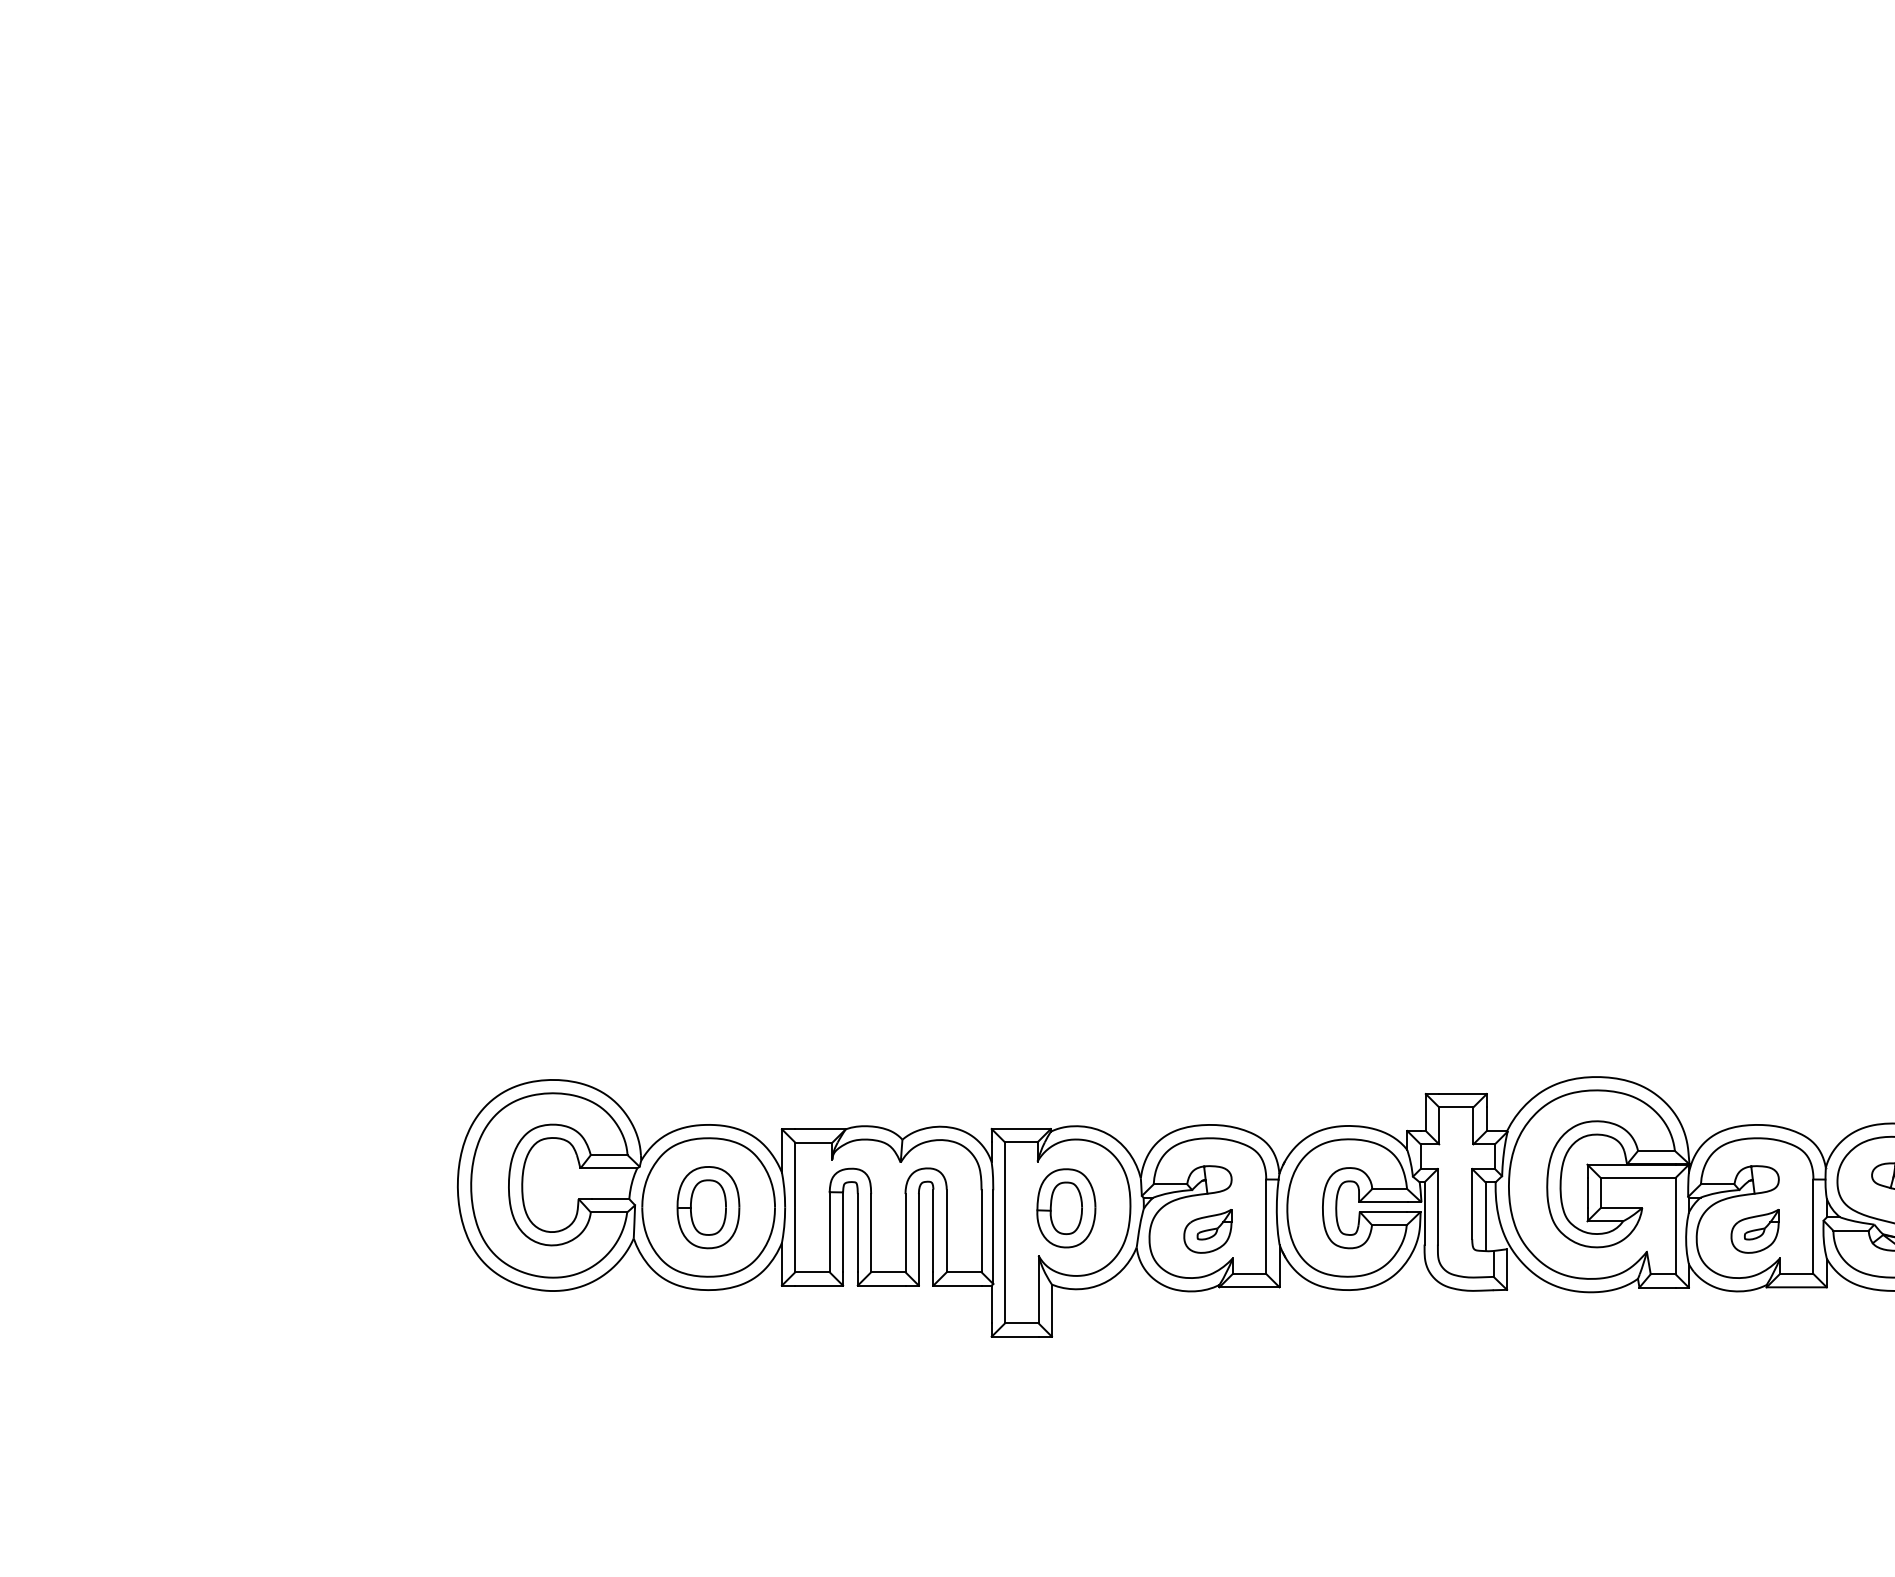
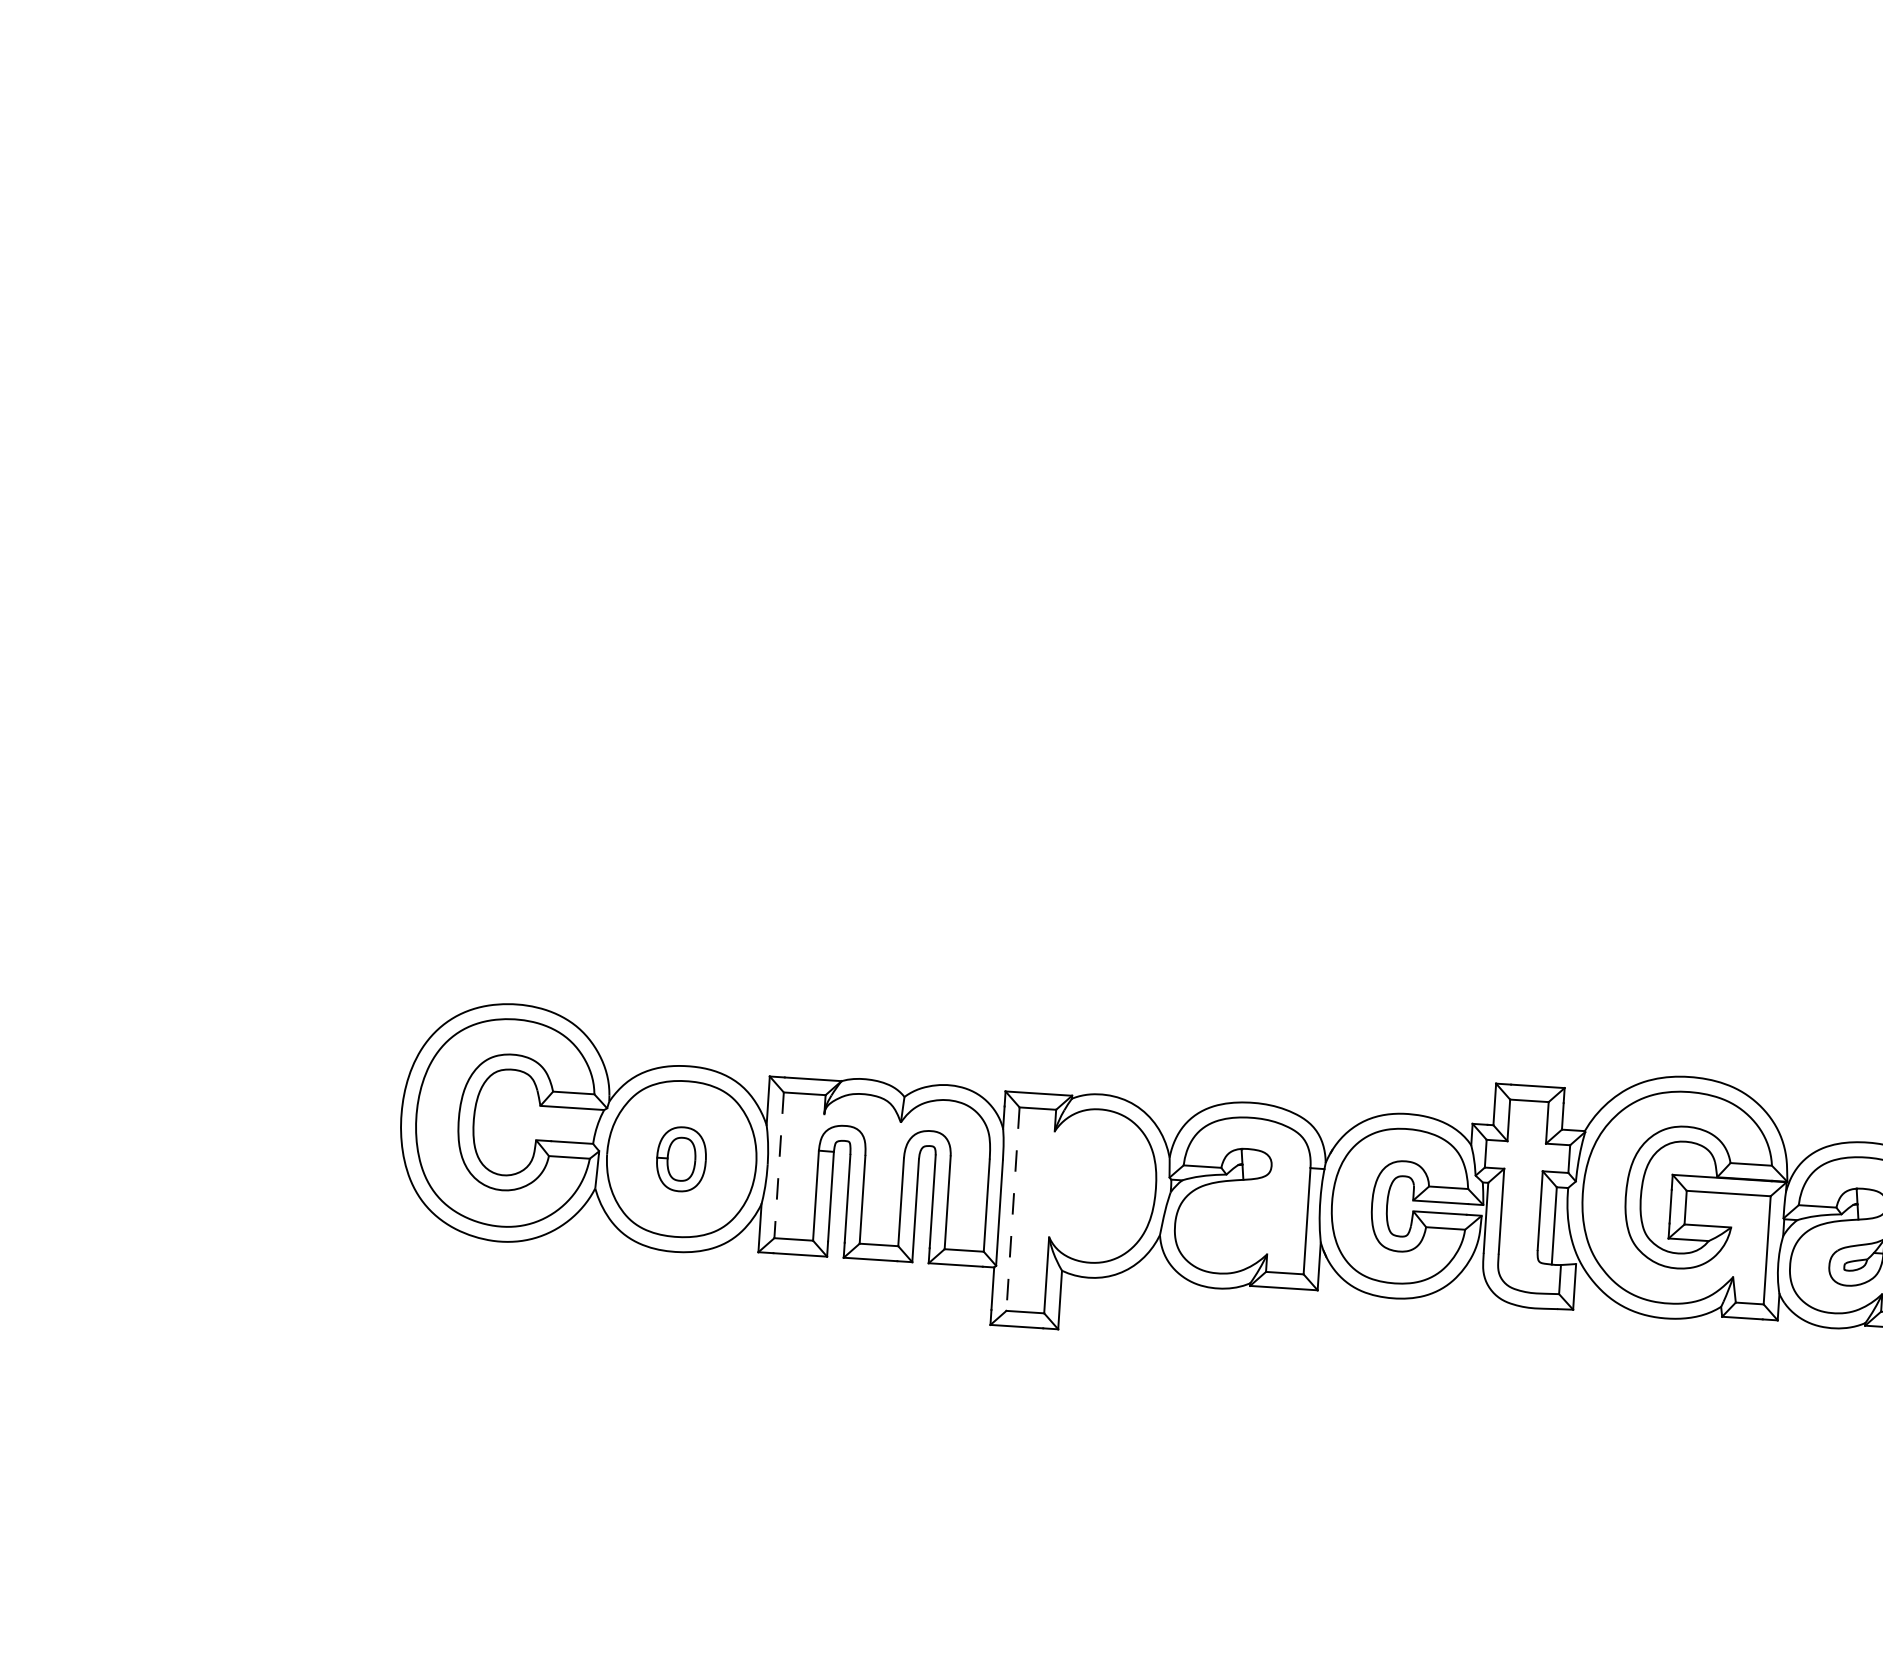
part: (708, 1207) -> (681, 1159), size x0.7
line: (795, 1207) -> (779, 1165), solid -> dashed
part: (1066, 1208) -> (1083, 1186), removed
part: (1207, 1231) -> (1240, 1222), removed
line: (1005, 1232) -> (1013, 1208), solid -> dashed

